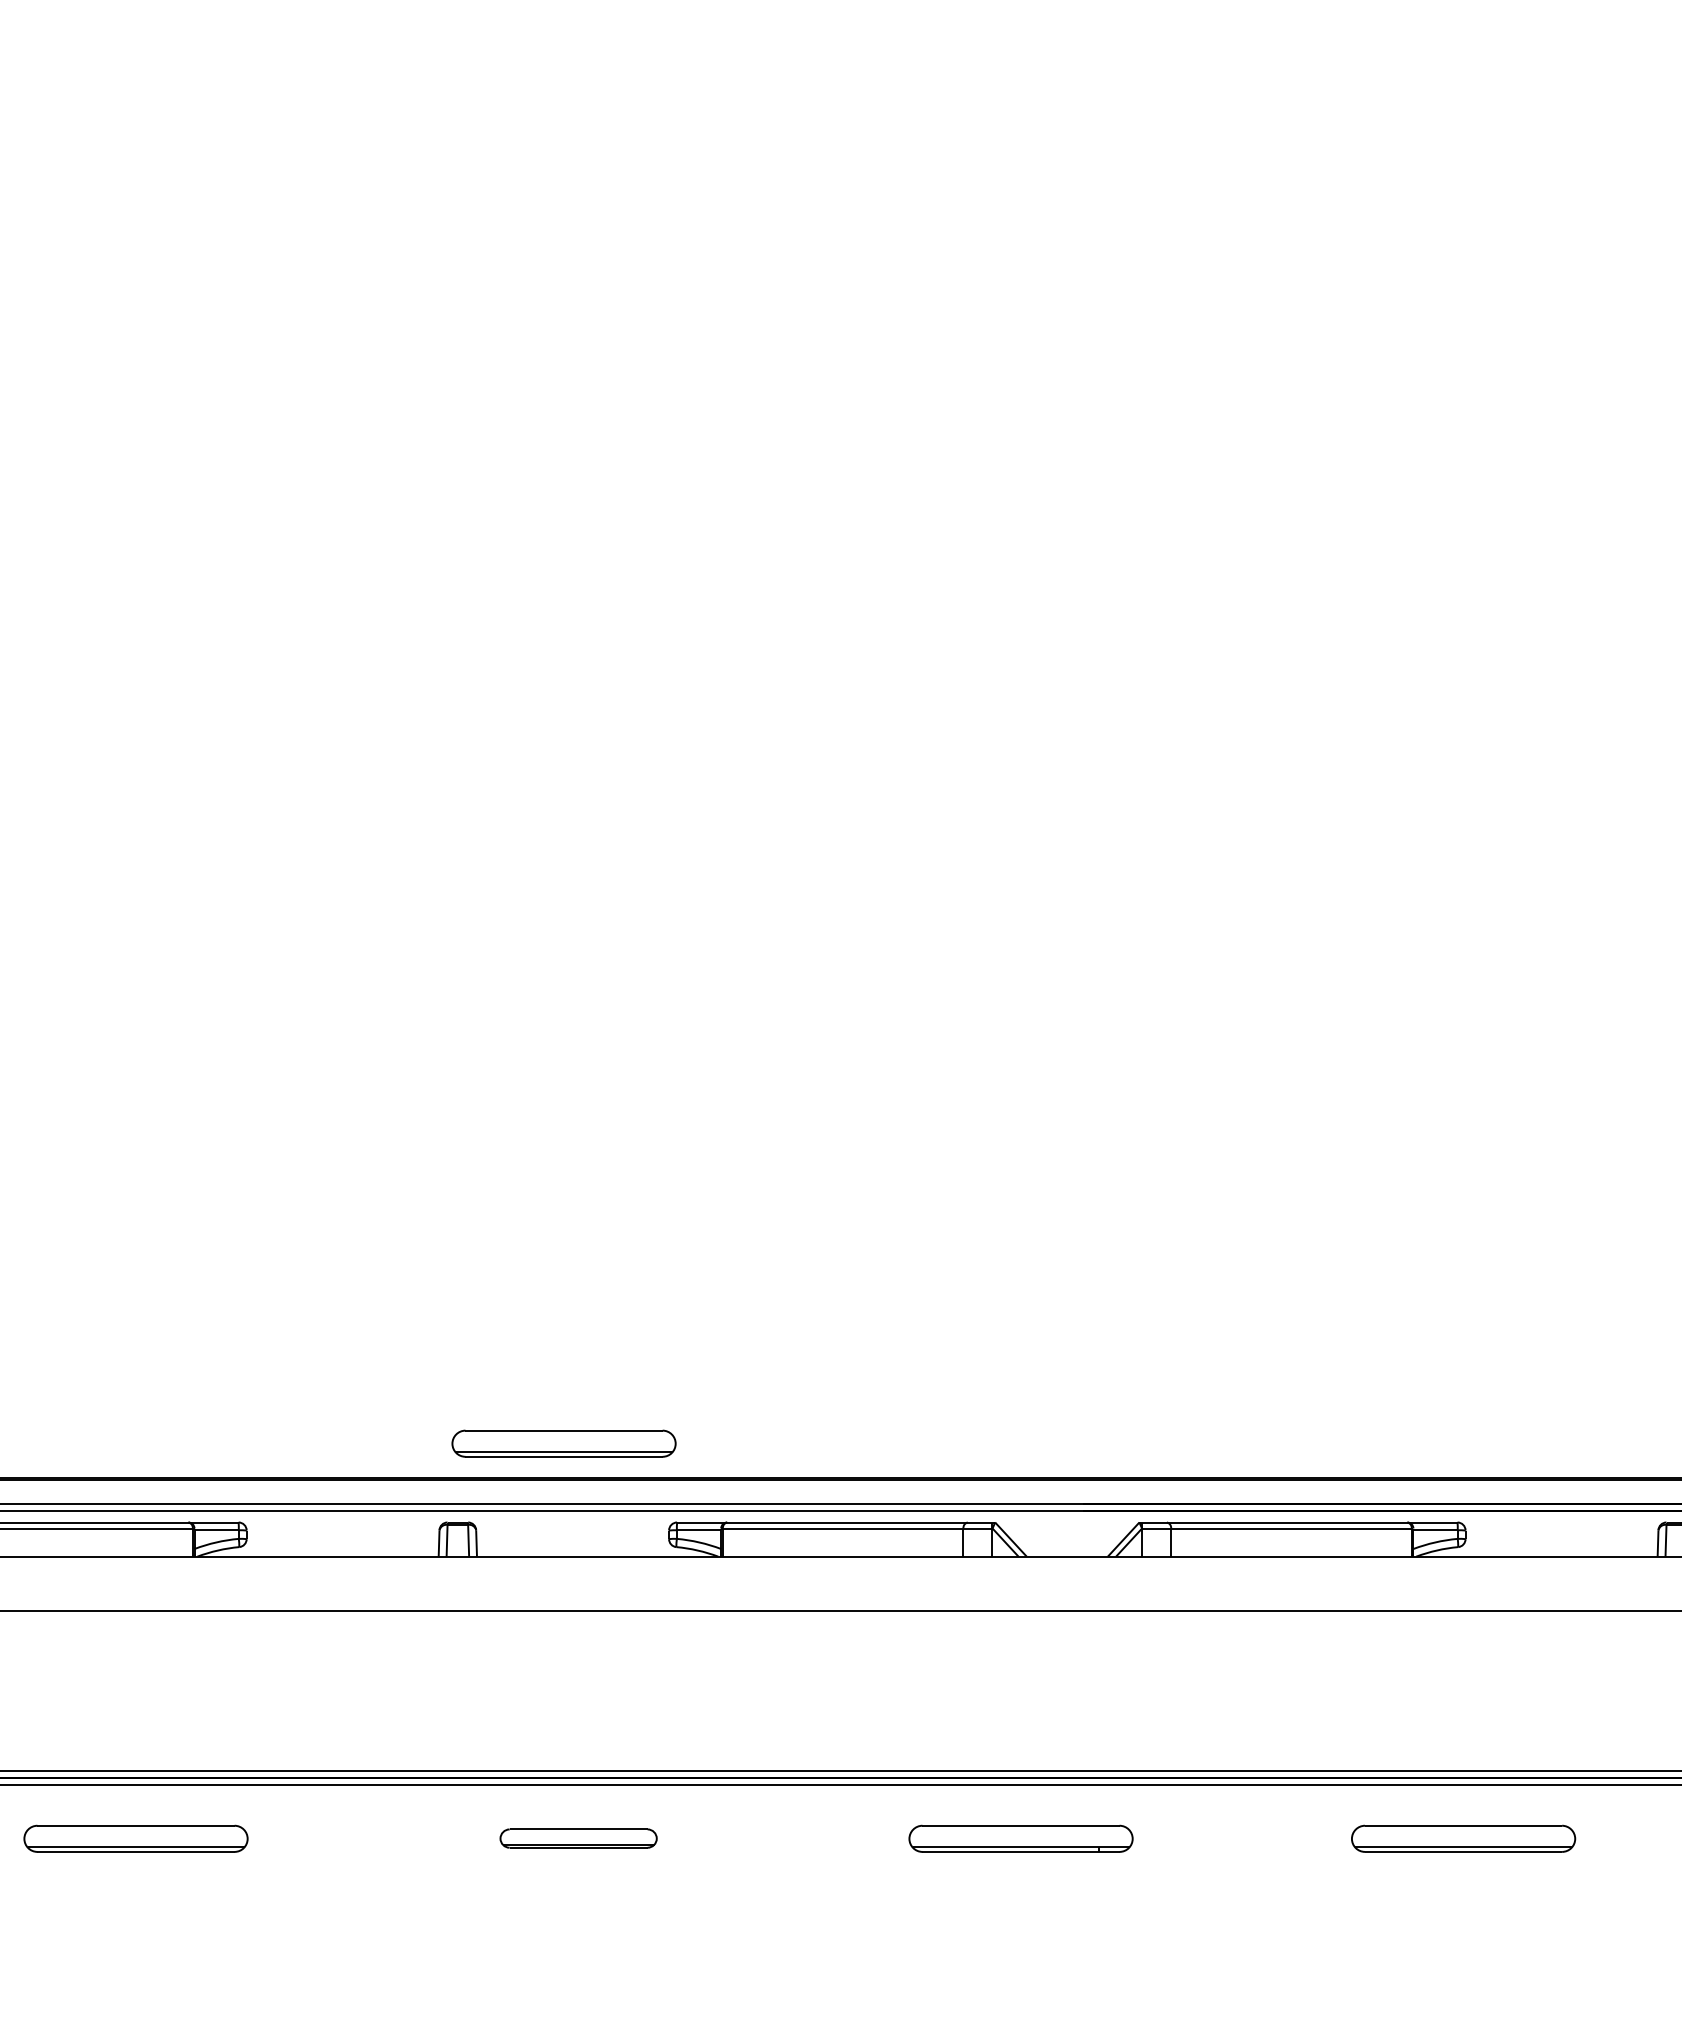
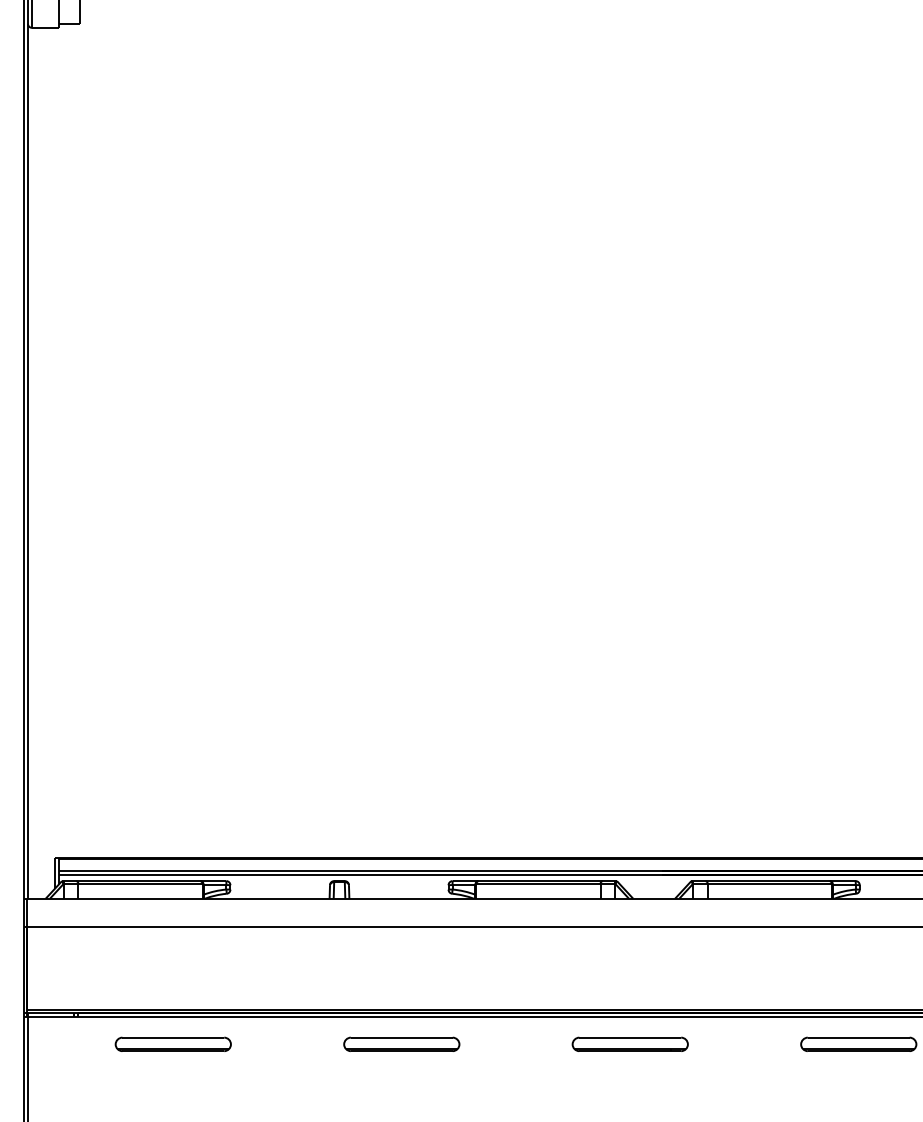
part: (562, 1441) -> (393, 839), removed
part: (577, 1837) -> (401, 1043), size x1.43

